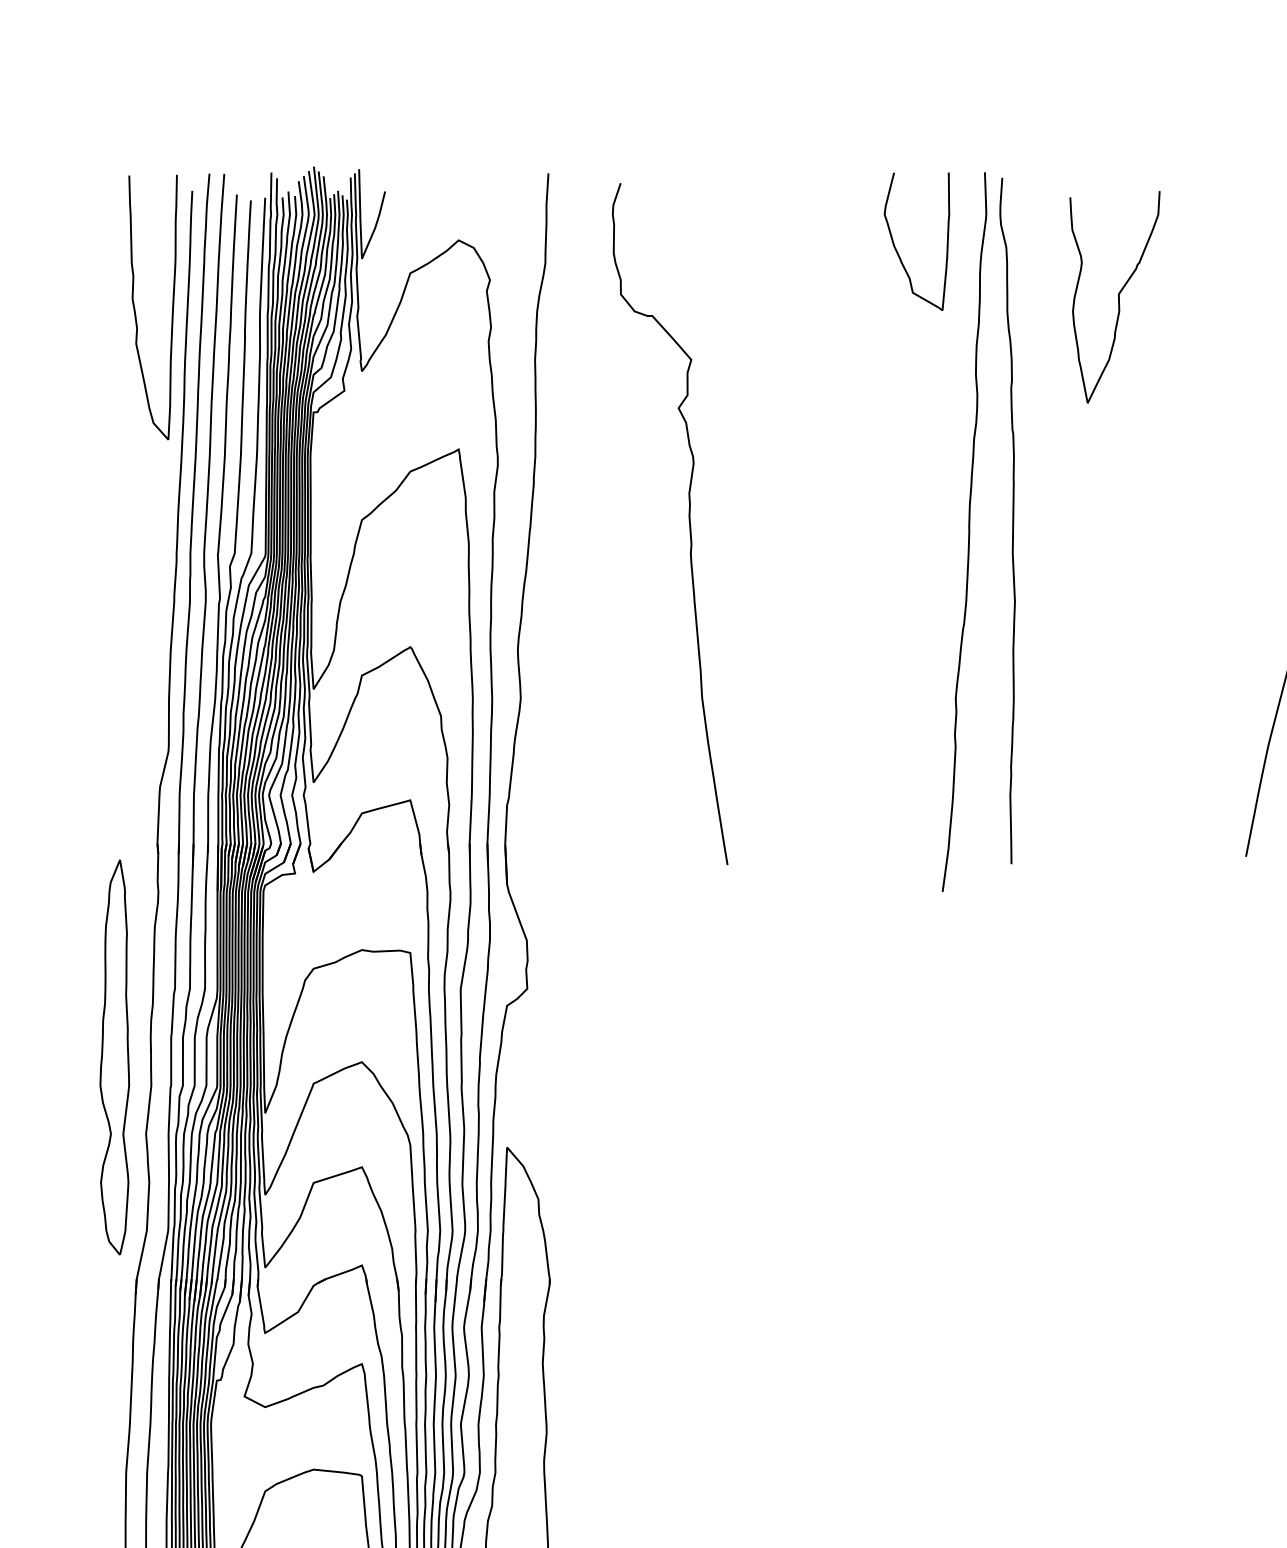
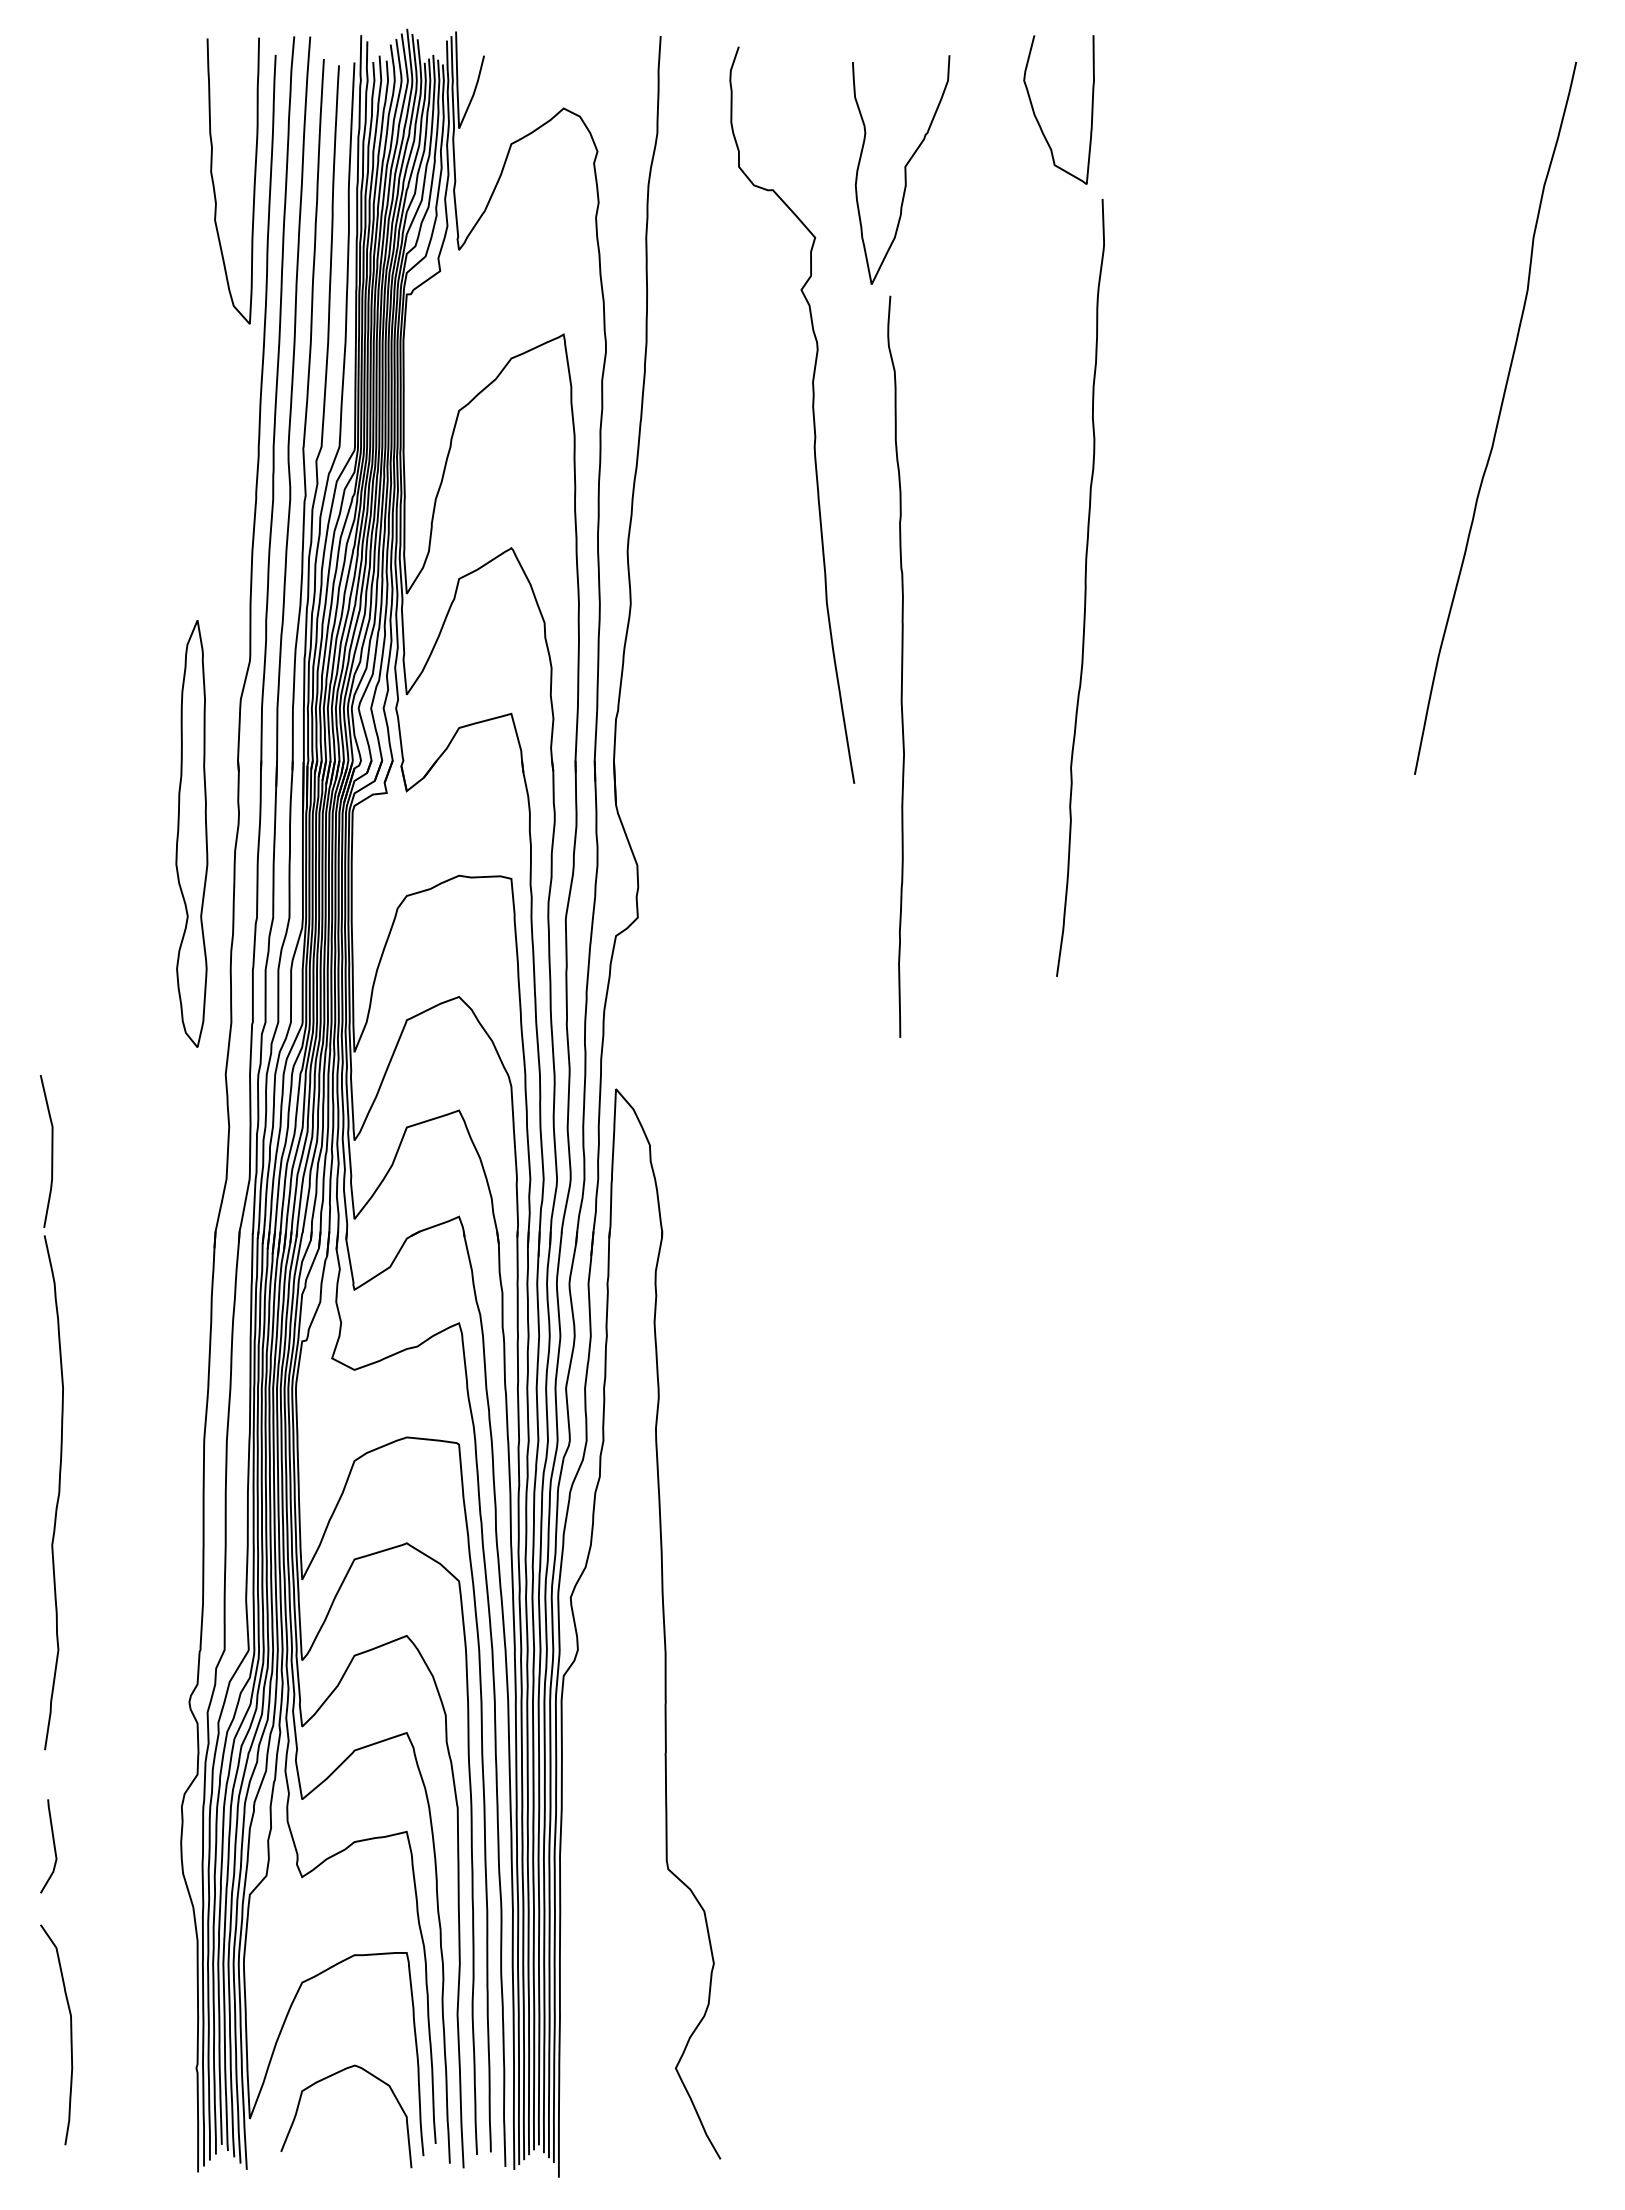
curve: (1118, 296) -> (904, 169), moved
curve: (1012, 520) -> (901, 666), moved
curve: (968, 531) -> (1084, 587), moved
part: (114, 1057) -> (191, 833), moved

